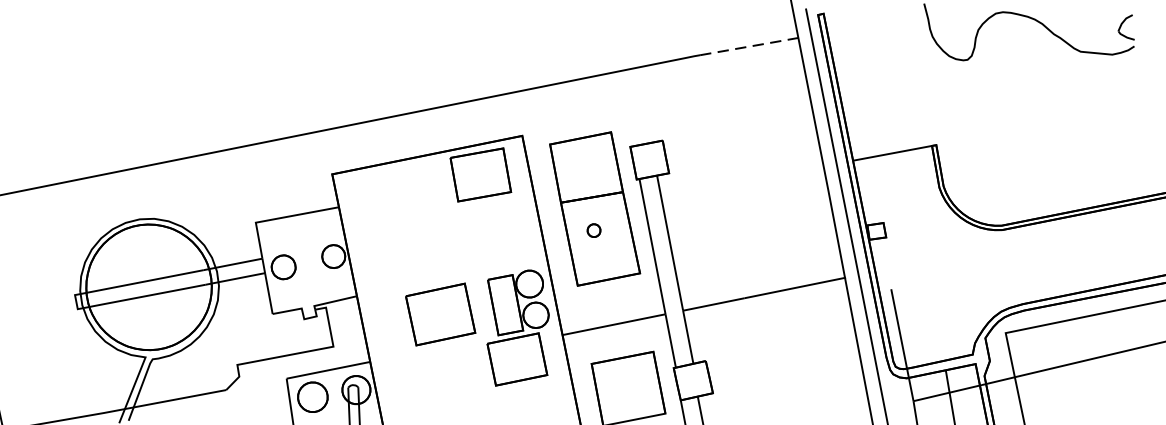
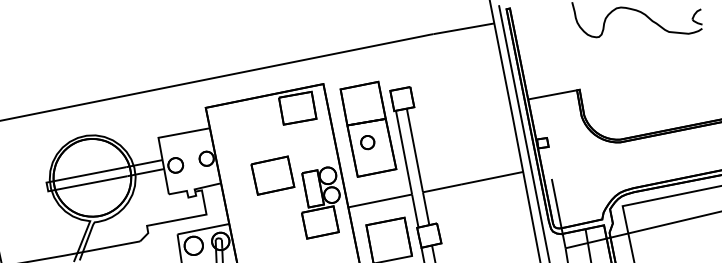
line: (750, 46) -> (464, 28), dashed -> solid
part: (593, 230) -> (367, 142), size x1.67
part: (440, 314) -> (272, 175), moved

